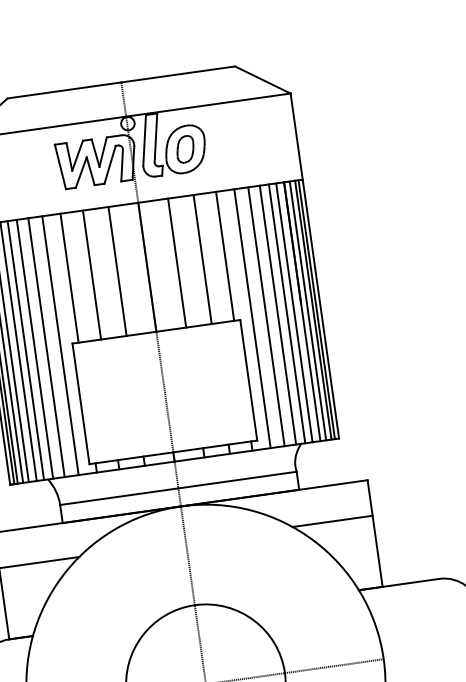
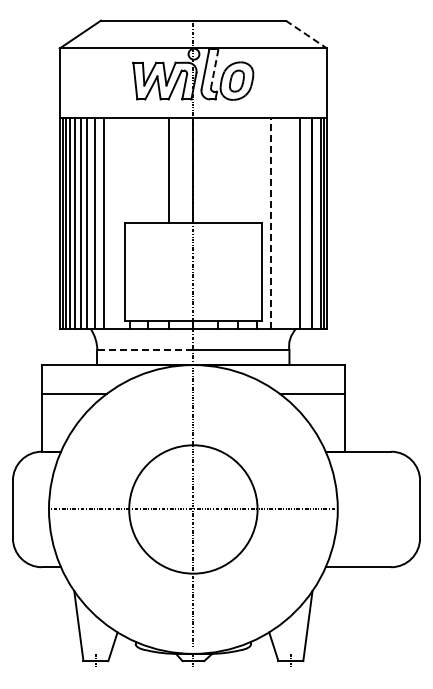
line: (263, 79) -> (306, 34), solid -> dashed
line: (155, 137) -> (214, 68), solid -> dashed
line: (224, 255) -> (256, 170), removed
line: (202, 259) -> (238, 170), removed
line: (176, 262) -> (217, 170), removed
line: (92, 274) -> (148, 170), removed
line: (69, 277) -> (130, 170), removed
line: (308, 310) -> (316, 223), removed
line: (294, 312) -> (305, 223), removed
line: (278, 315) -> (292, 223), removed
line: (266, 316) -> (282, 223), removed
line: (252, 318) -> (271, 223), solid -> dashed
line: (60, 345) -> (115, 223), removed
line: (118, 496) -> (144, 350), solid -> dashed

